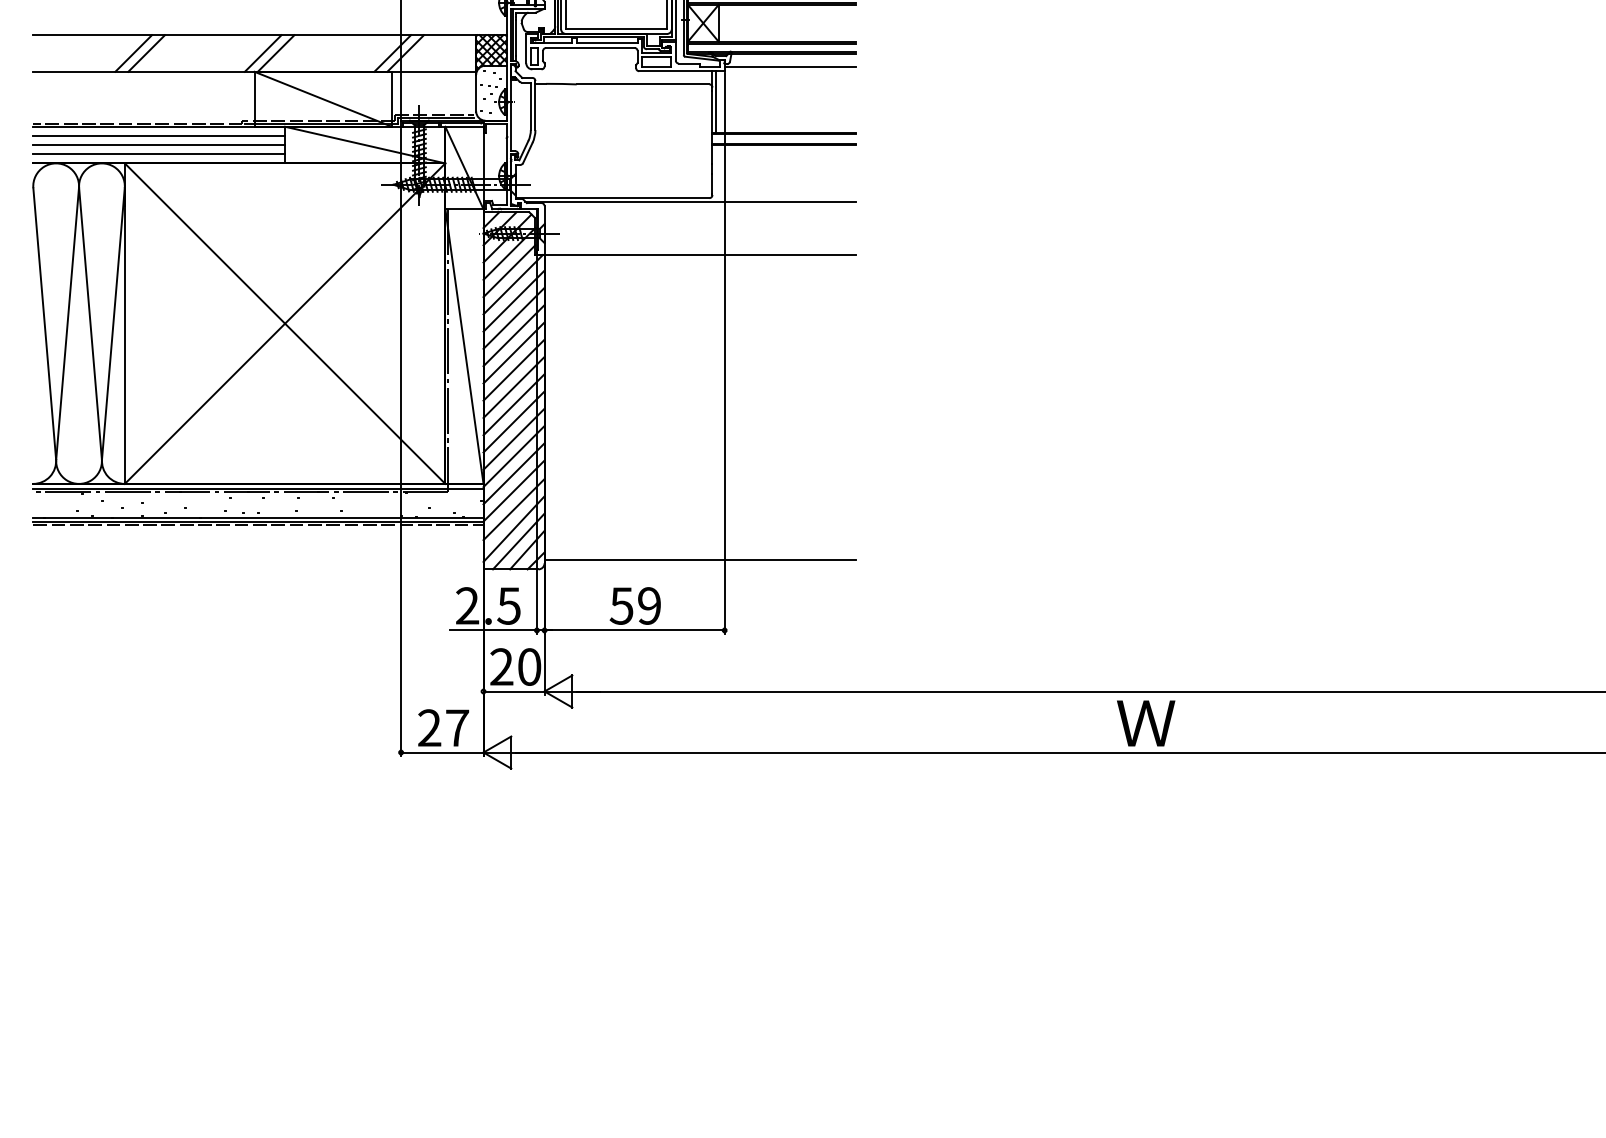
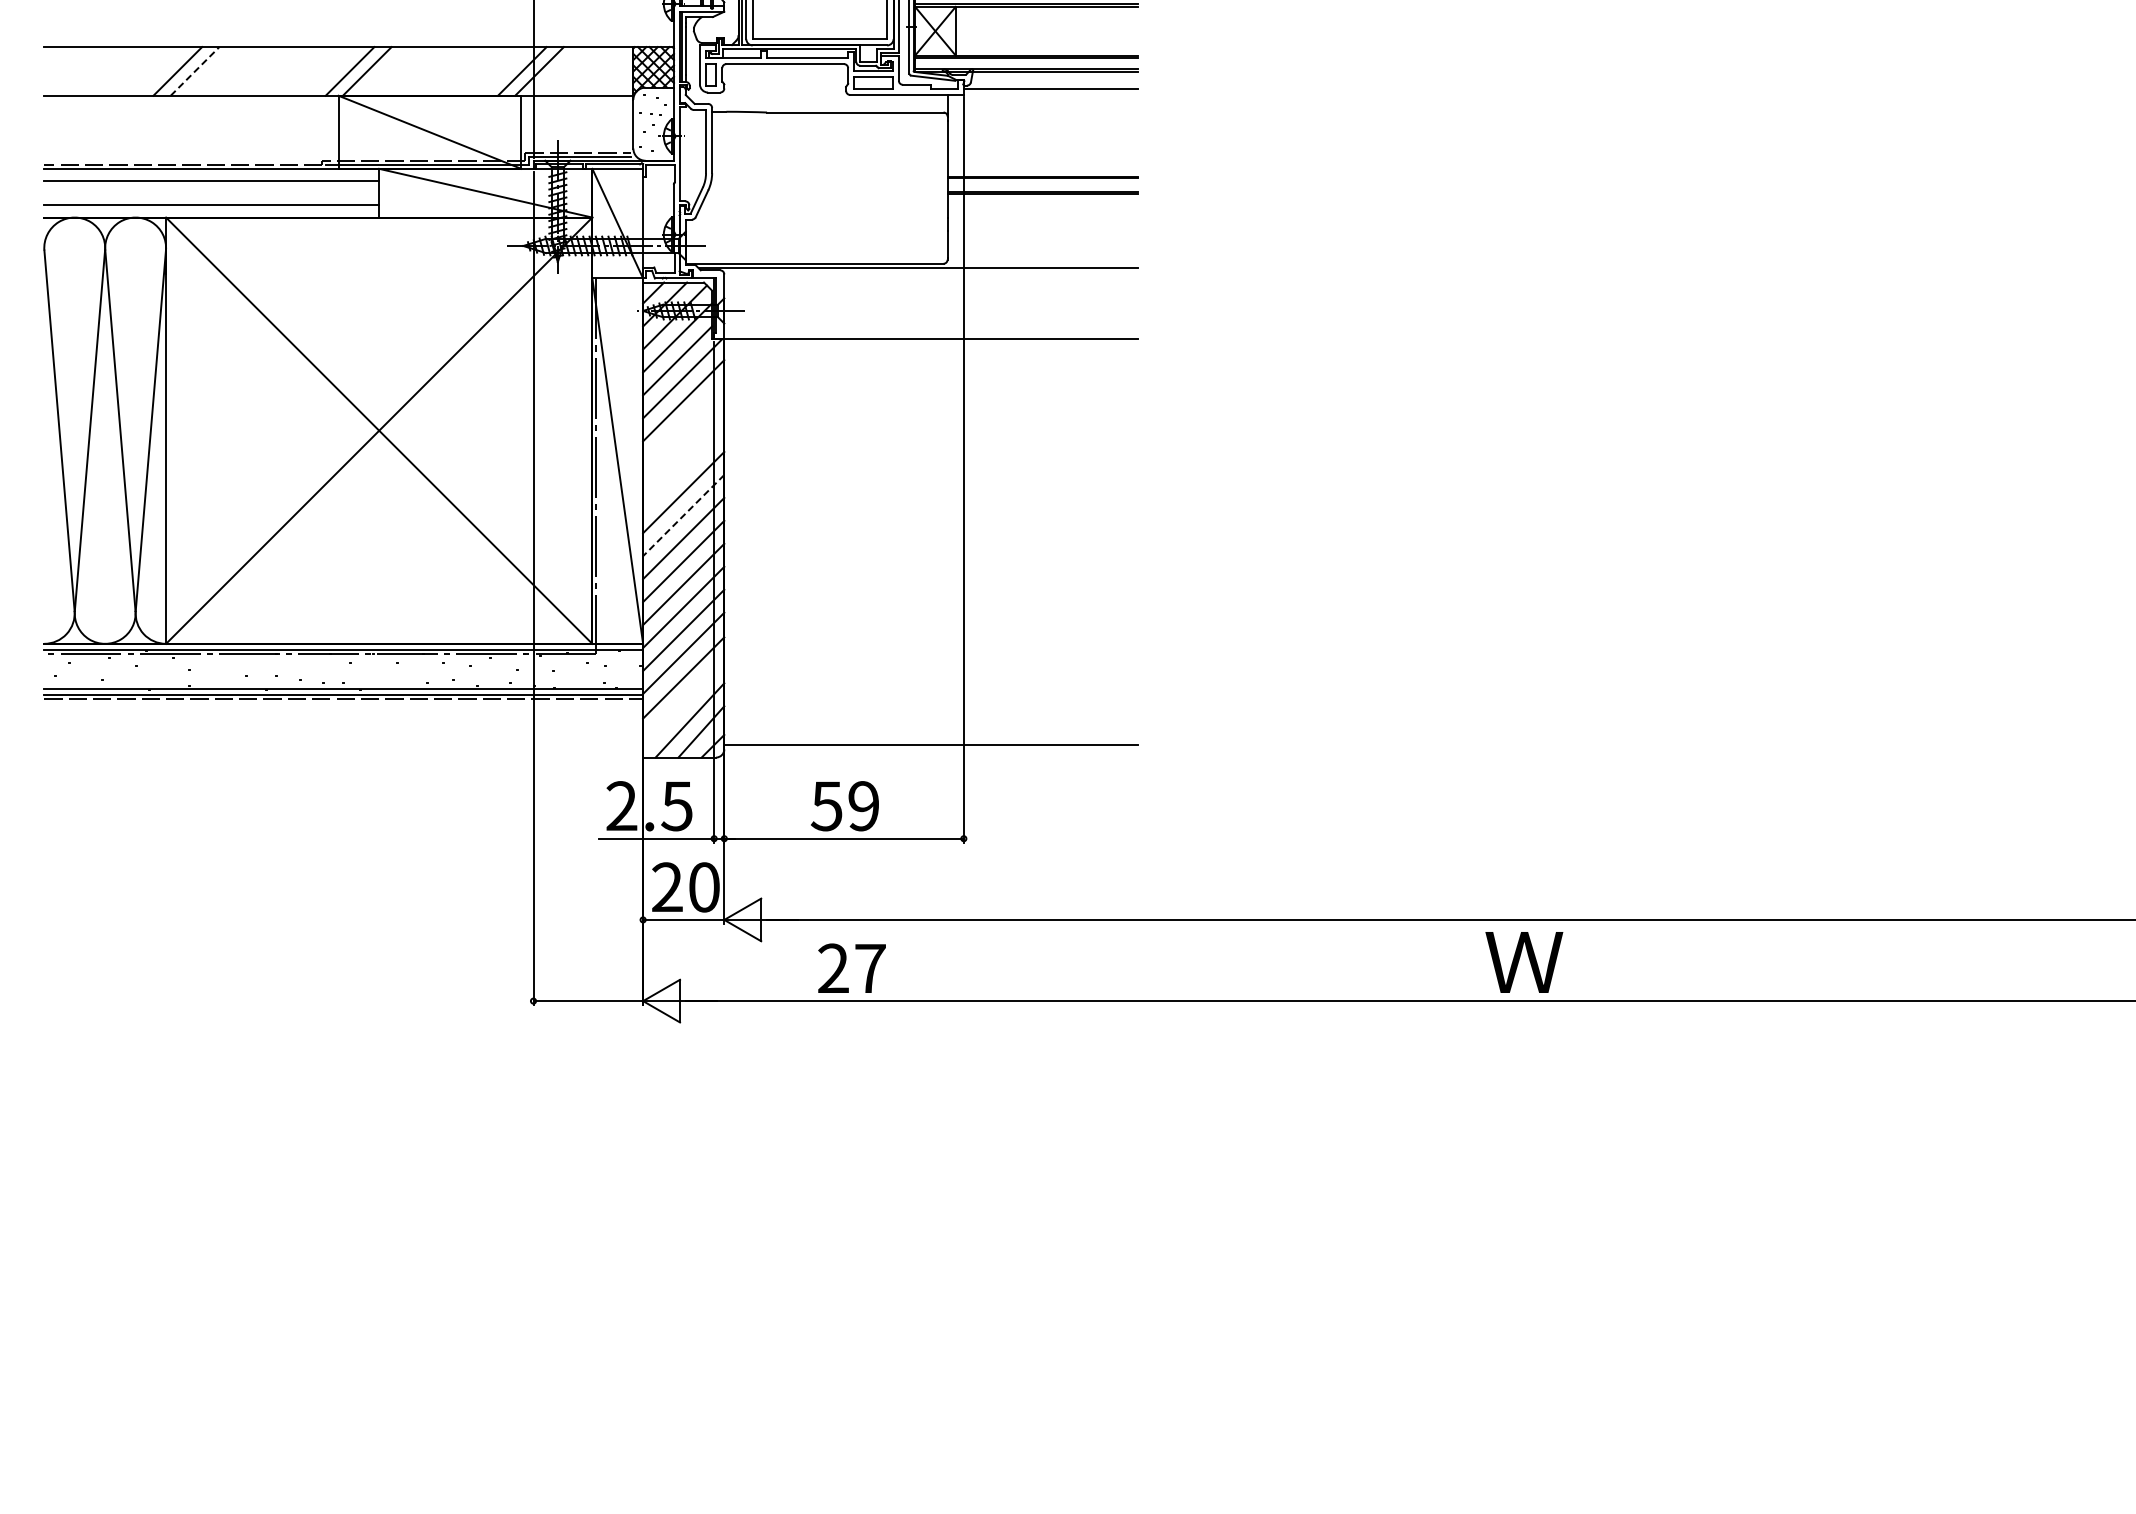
line: (146, 53) -> (195, 71), solid -> dashed
line: (716, 101) -> (952, 135), removed
line: (158, 145) -> (211, 193), removed
line: (513, 318) -> (683, 423), removed
line: (513, 335) -> (683, 446), removed
line: (513, 352) -> (683, 469), removed
line: (513, 387) -> (683, 515), solid -> dashed
line: (513, 528) -> (683, 703), removed
text: (443, 727) -> (851, 967), moved

